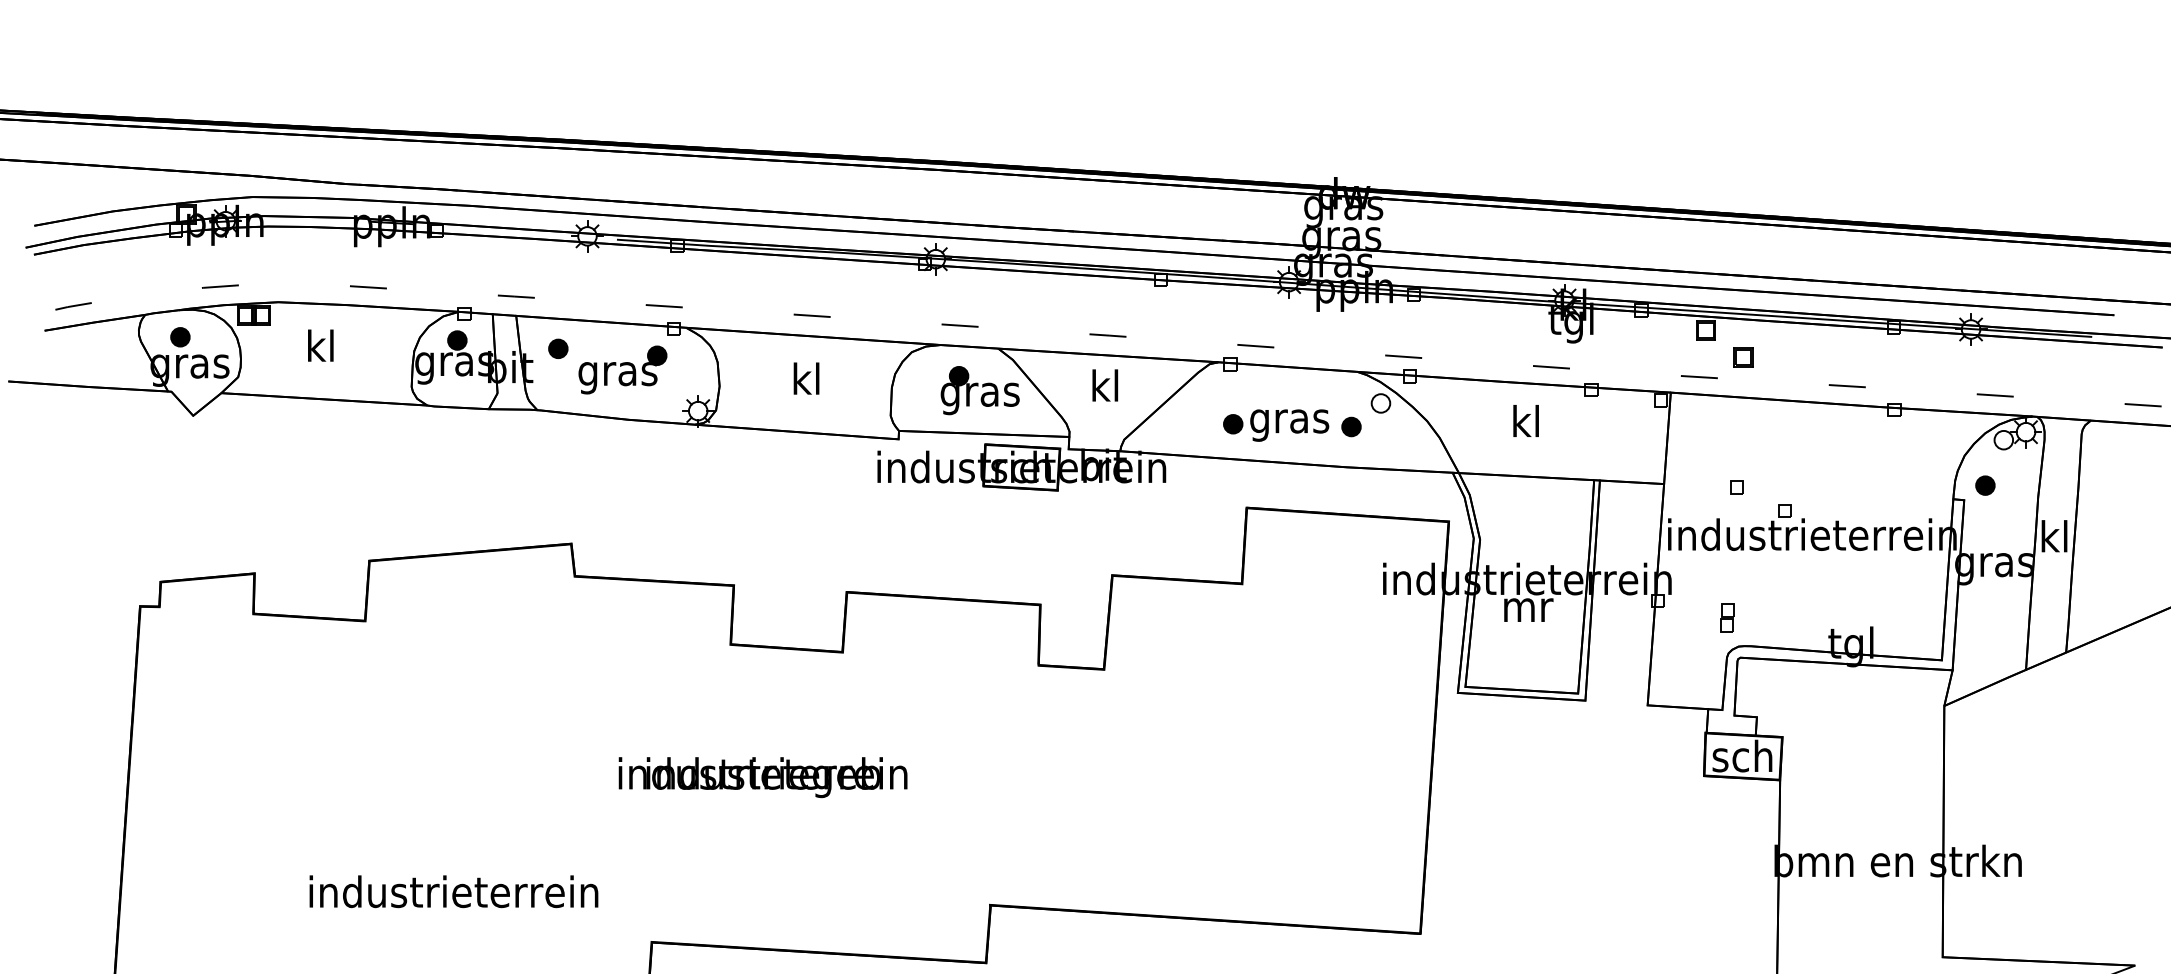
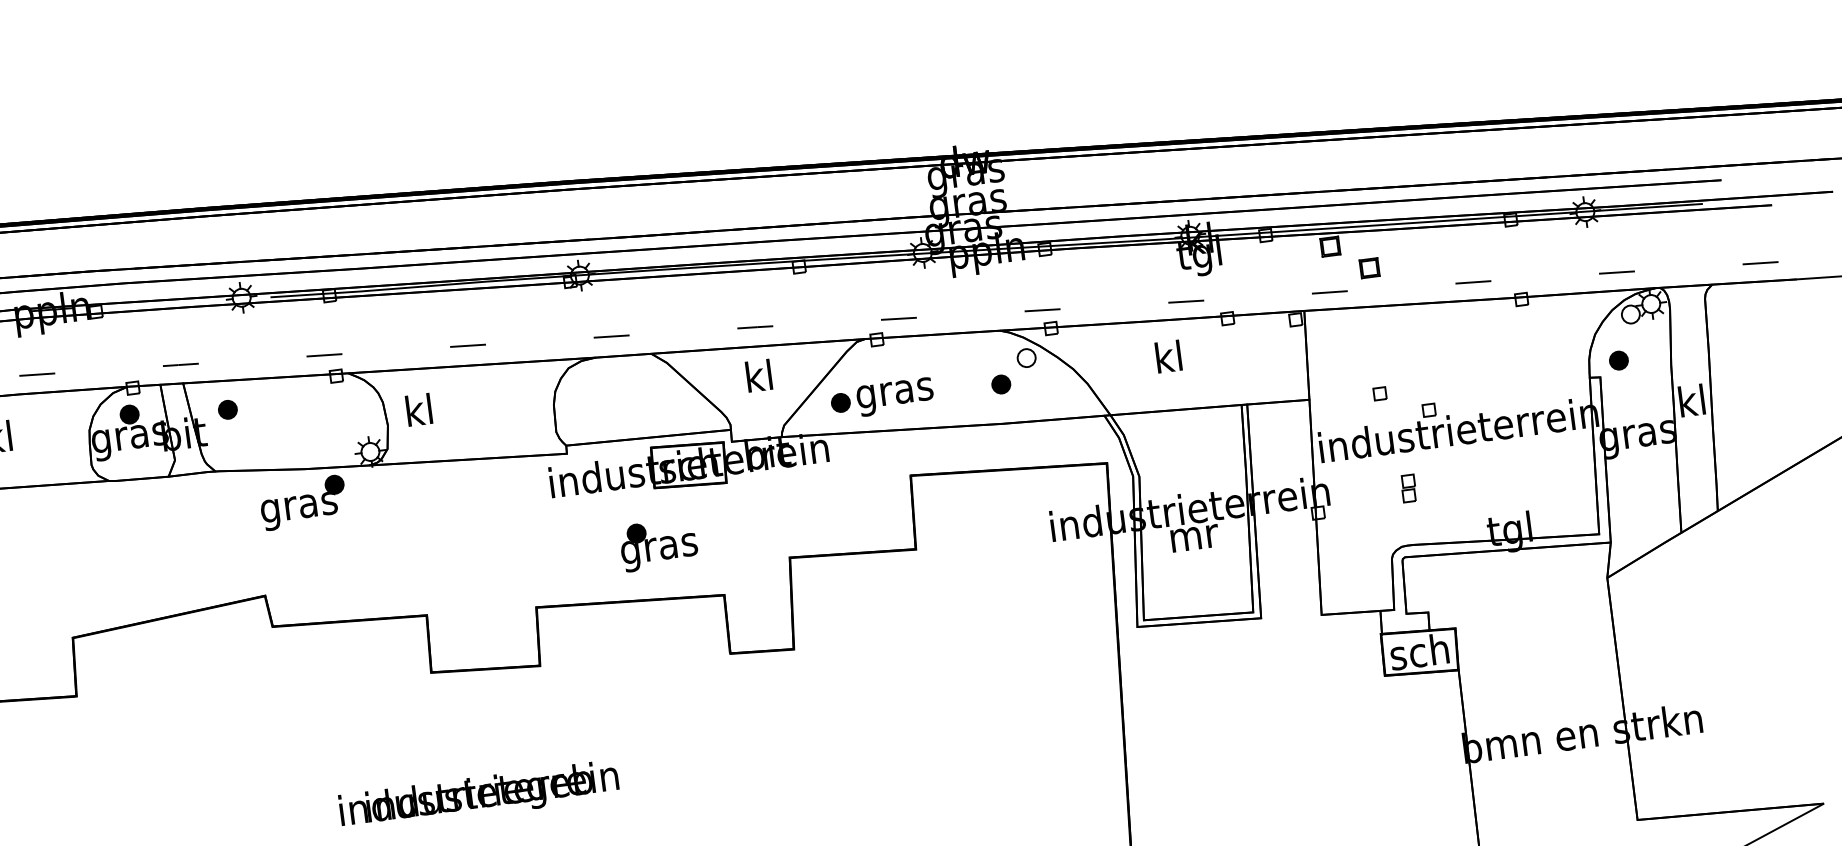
part: (622, 369) -> (302, 502), moved
text: (806, 378) -> (419, 409), moved
part: (979, 390) -> (658, 544), moved
part: (1276, 425) -> (882, 398), moved
part: (1727, 617) -> (1408, 488), moved

